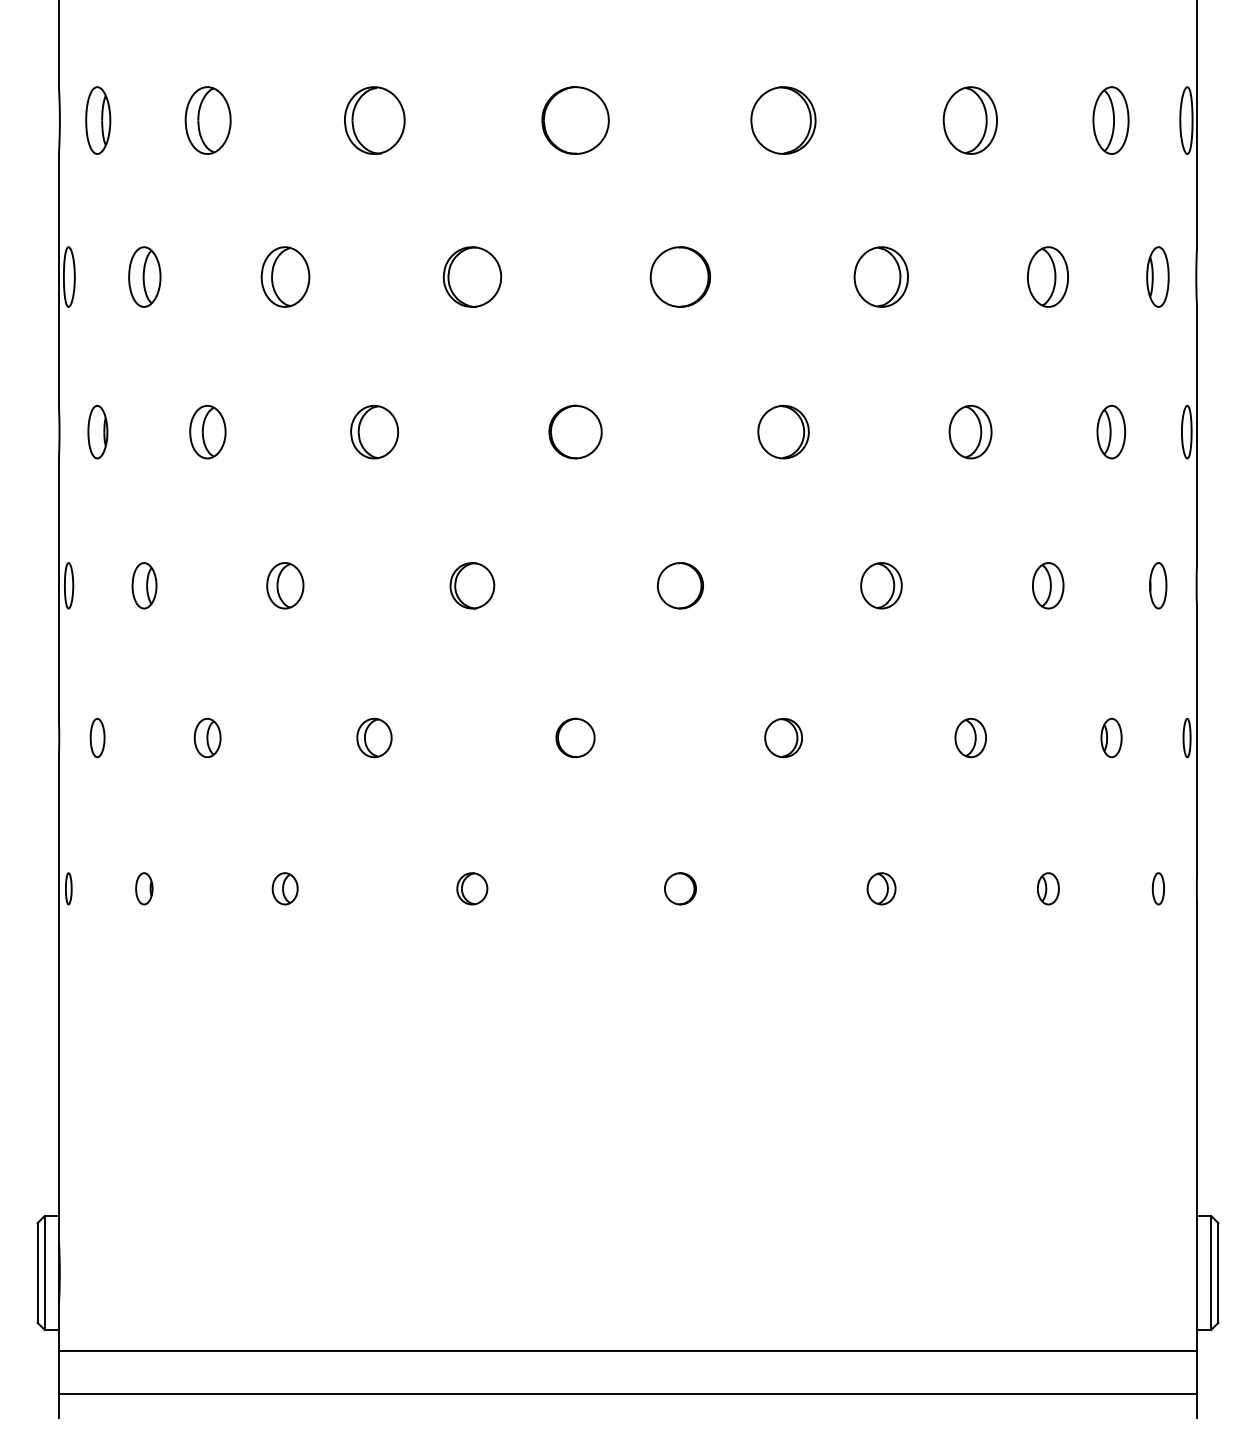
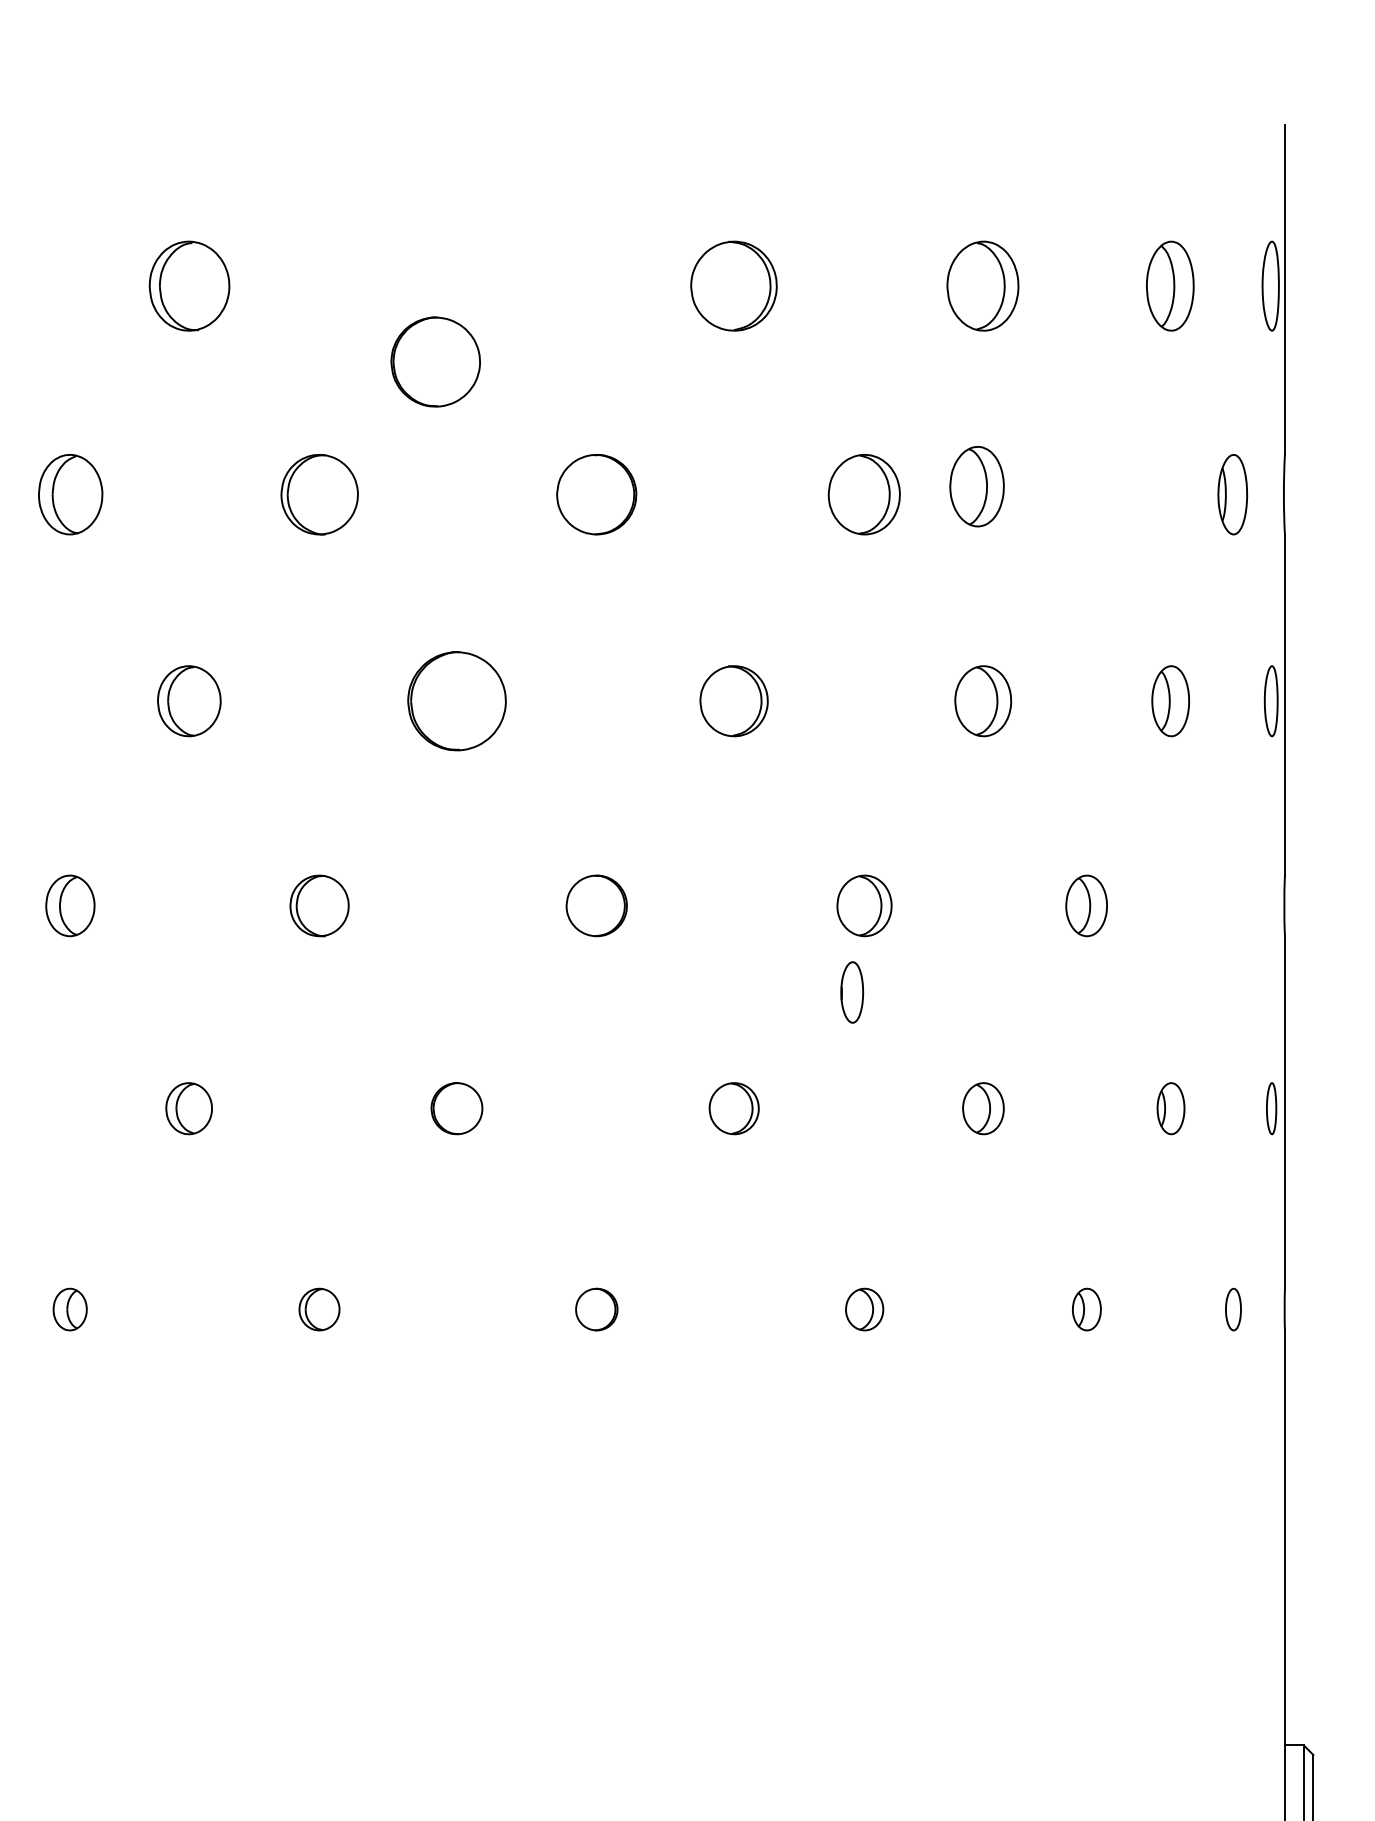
part: (575, 120) -> (435, 362), moved
part: (1047, 276) -> (976, 485), moved
part: (575, 431) -> (456, 700), size x1.4
part: (1158, 585) -> (852, 992), moved

